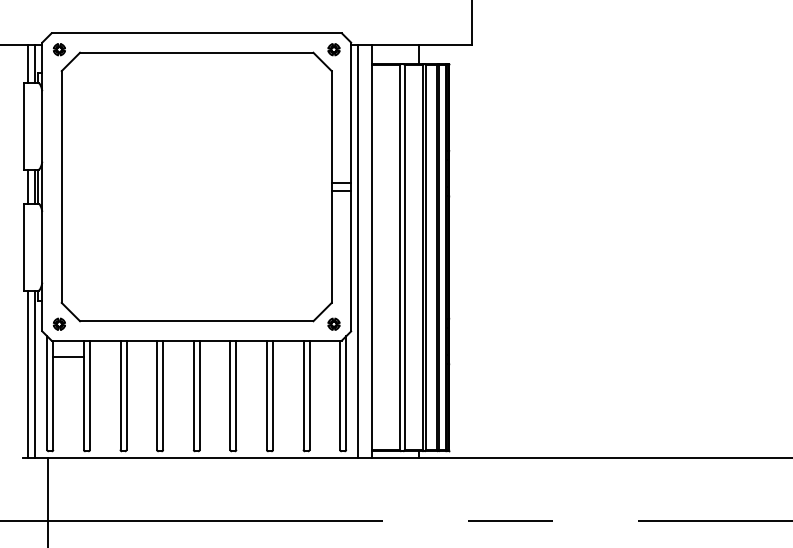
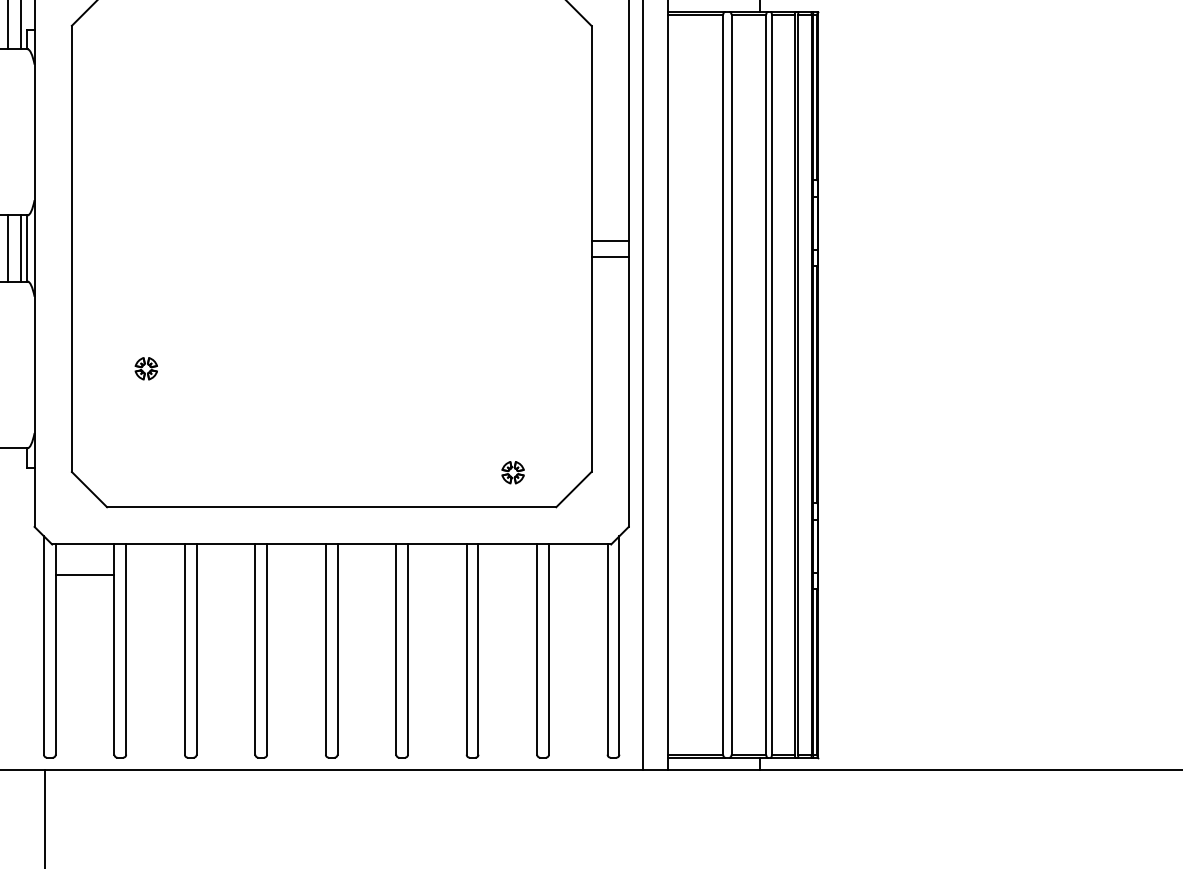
part: (59, 323) -> (146, 367), moved
part: (333, 323) -> (512, 471), moved
line: (28, 373) -> (7, 607), removed
line: (35, 373) -> (21, 607), removed

